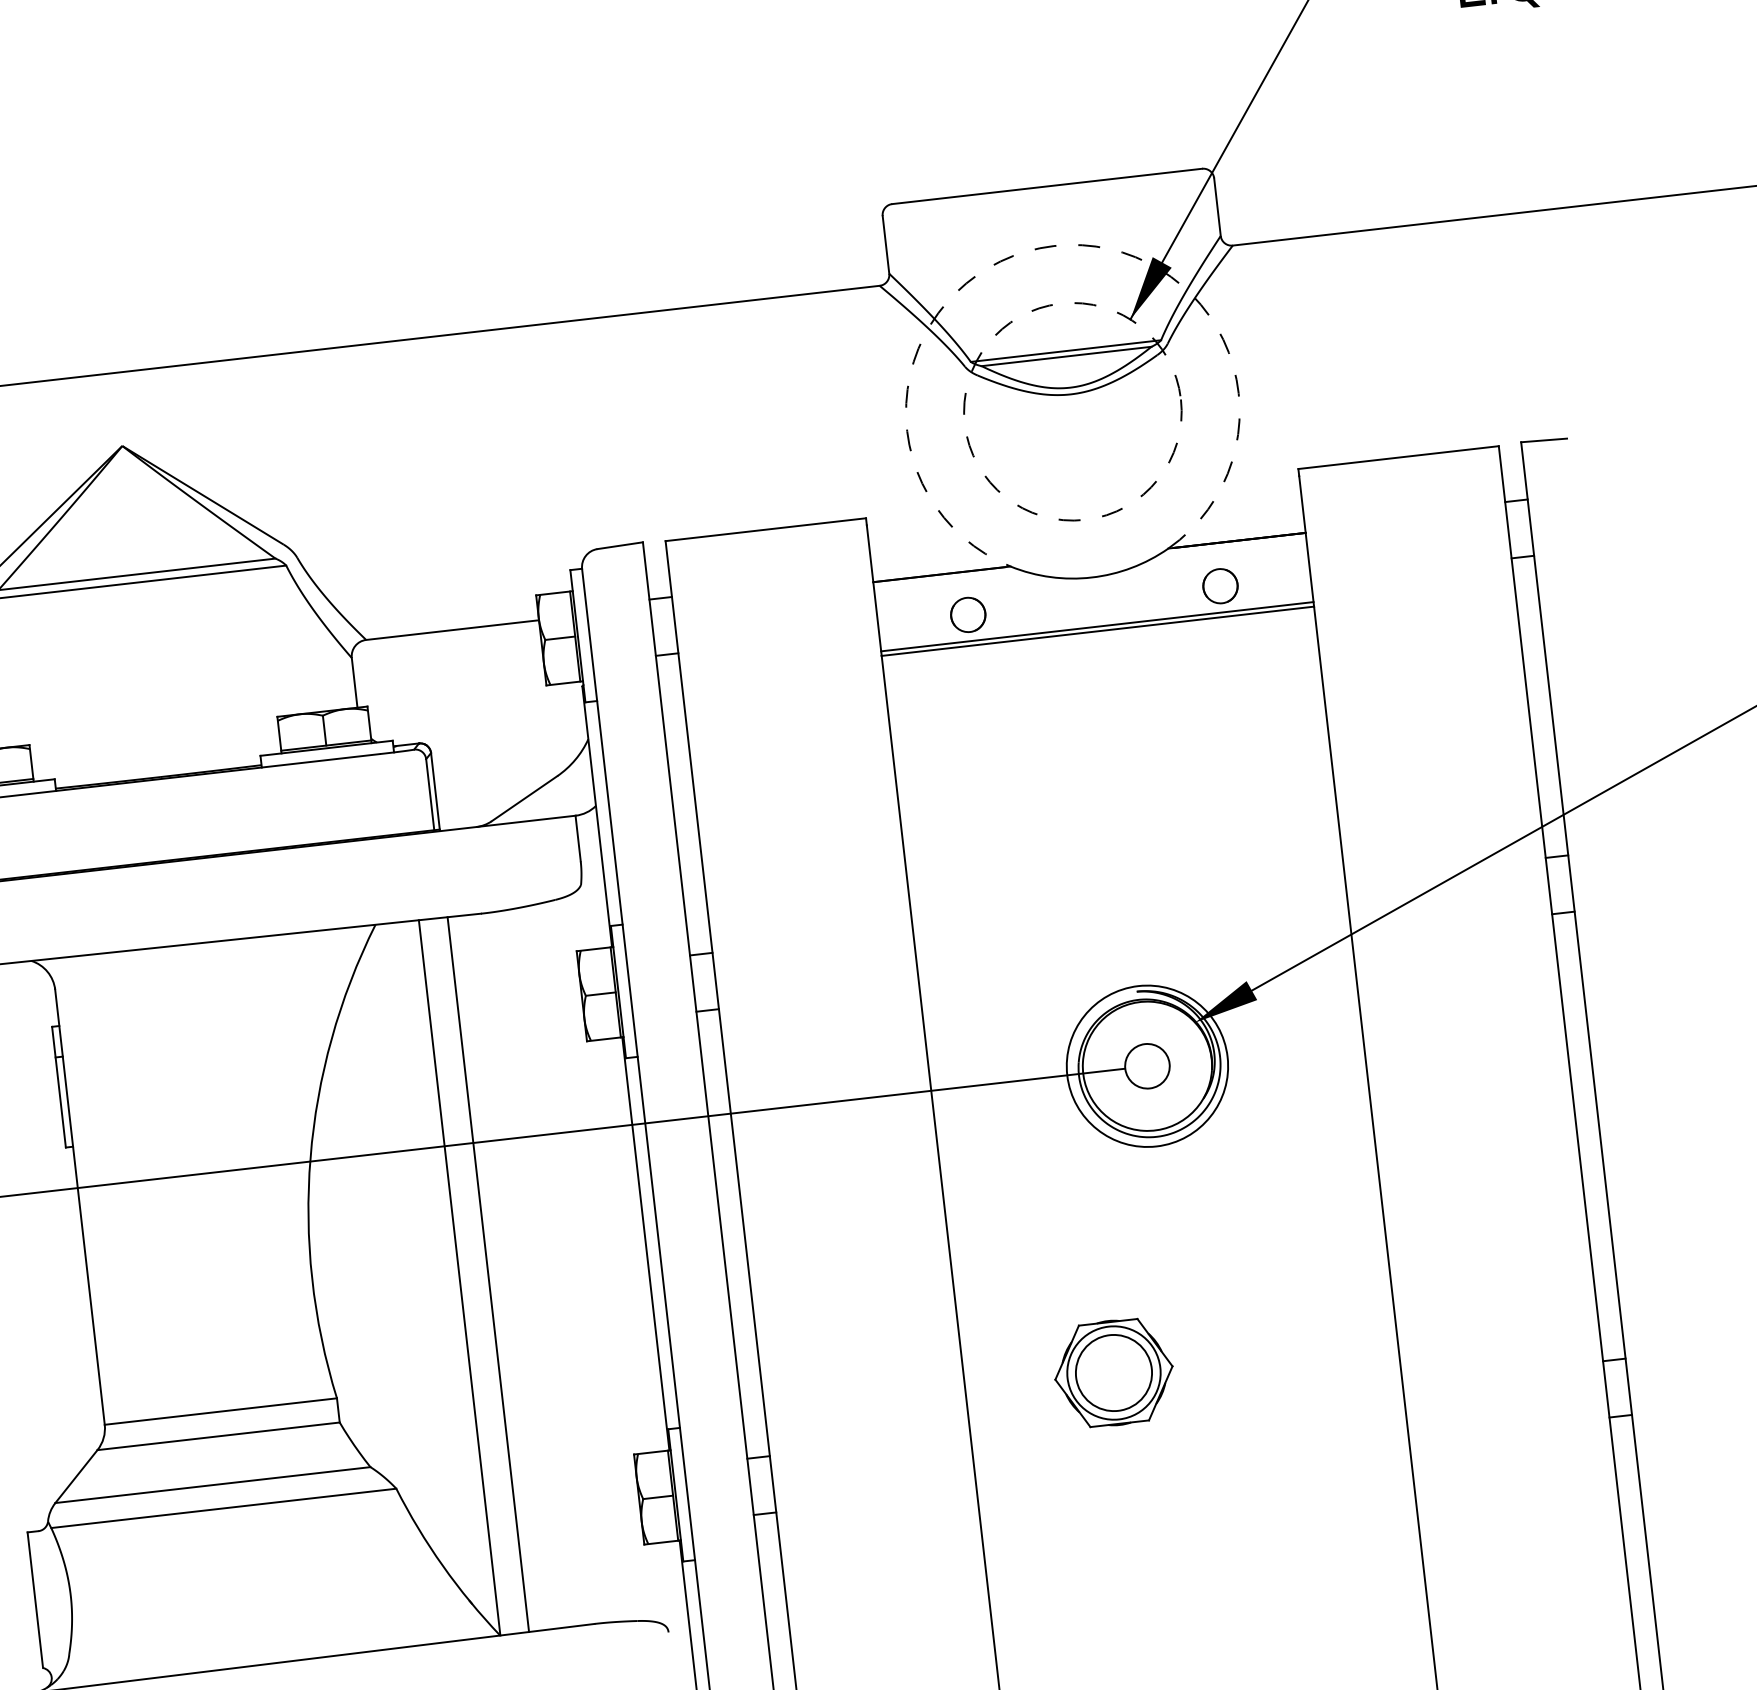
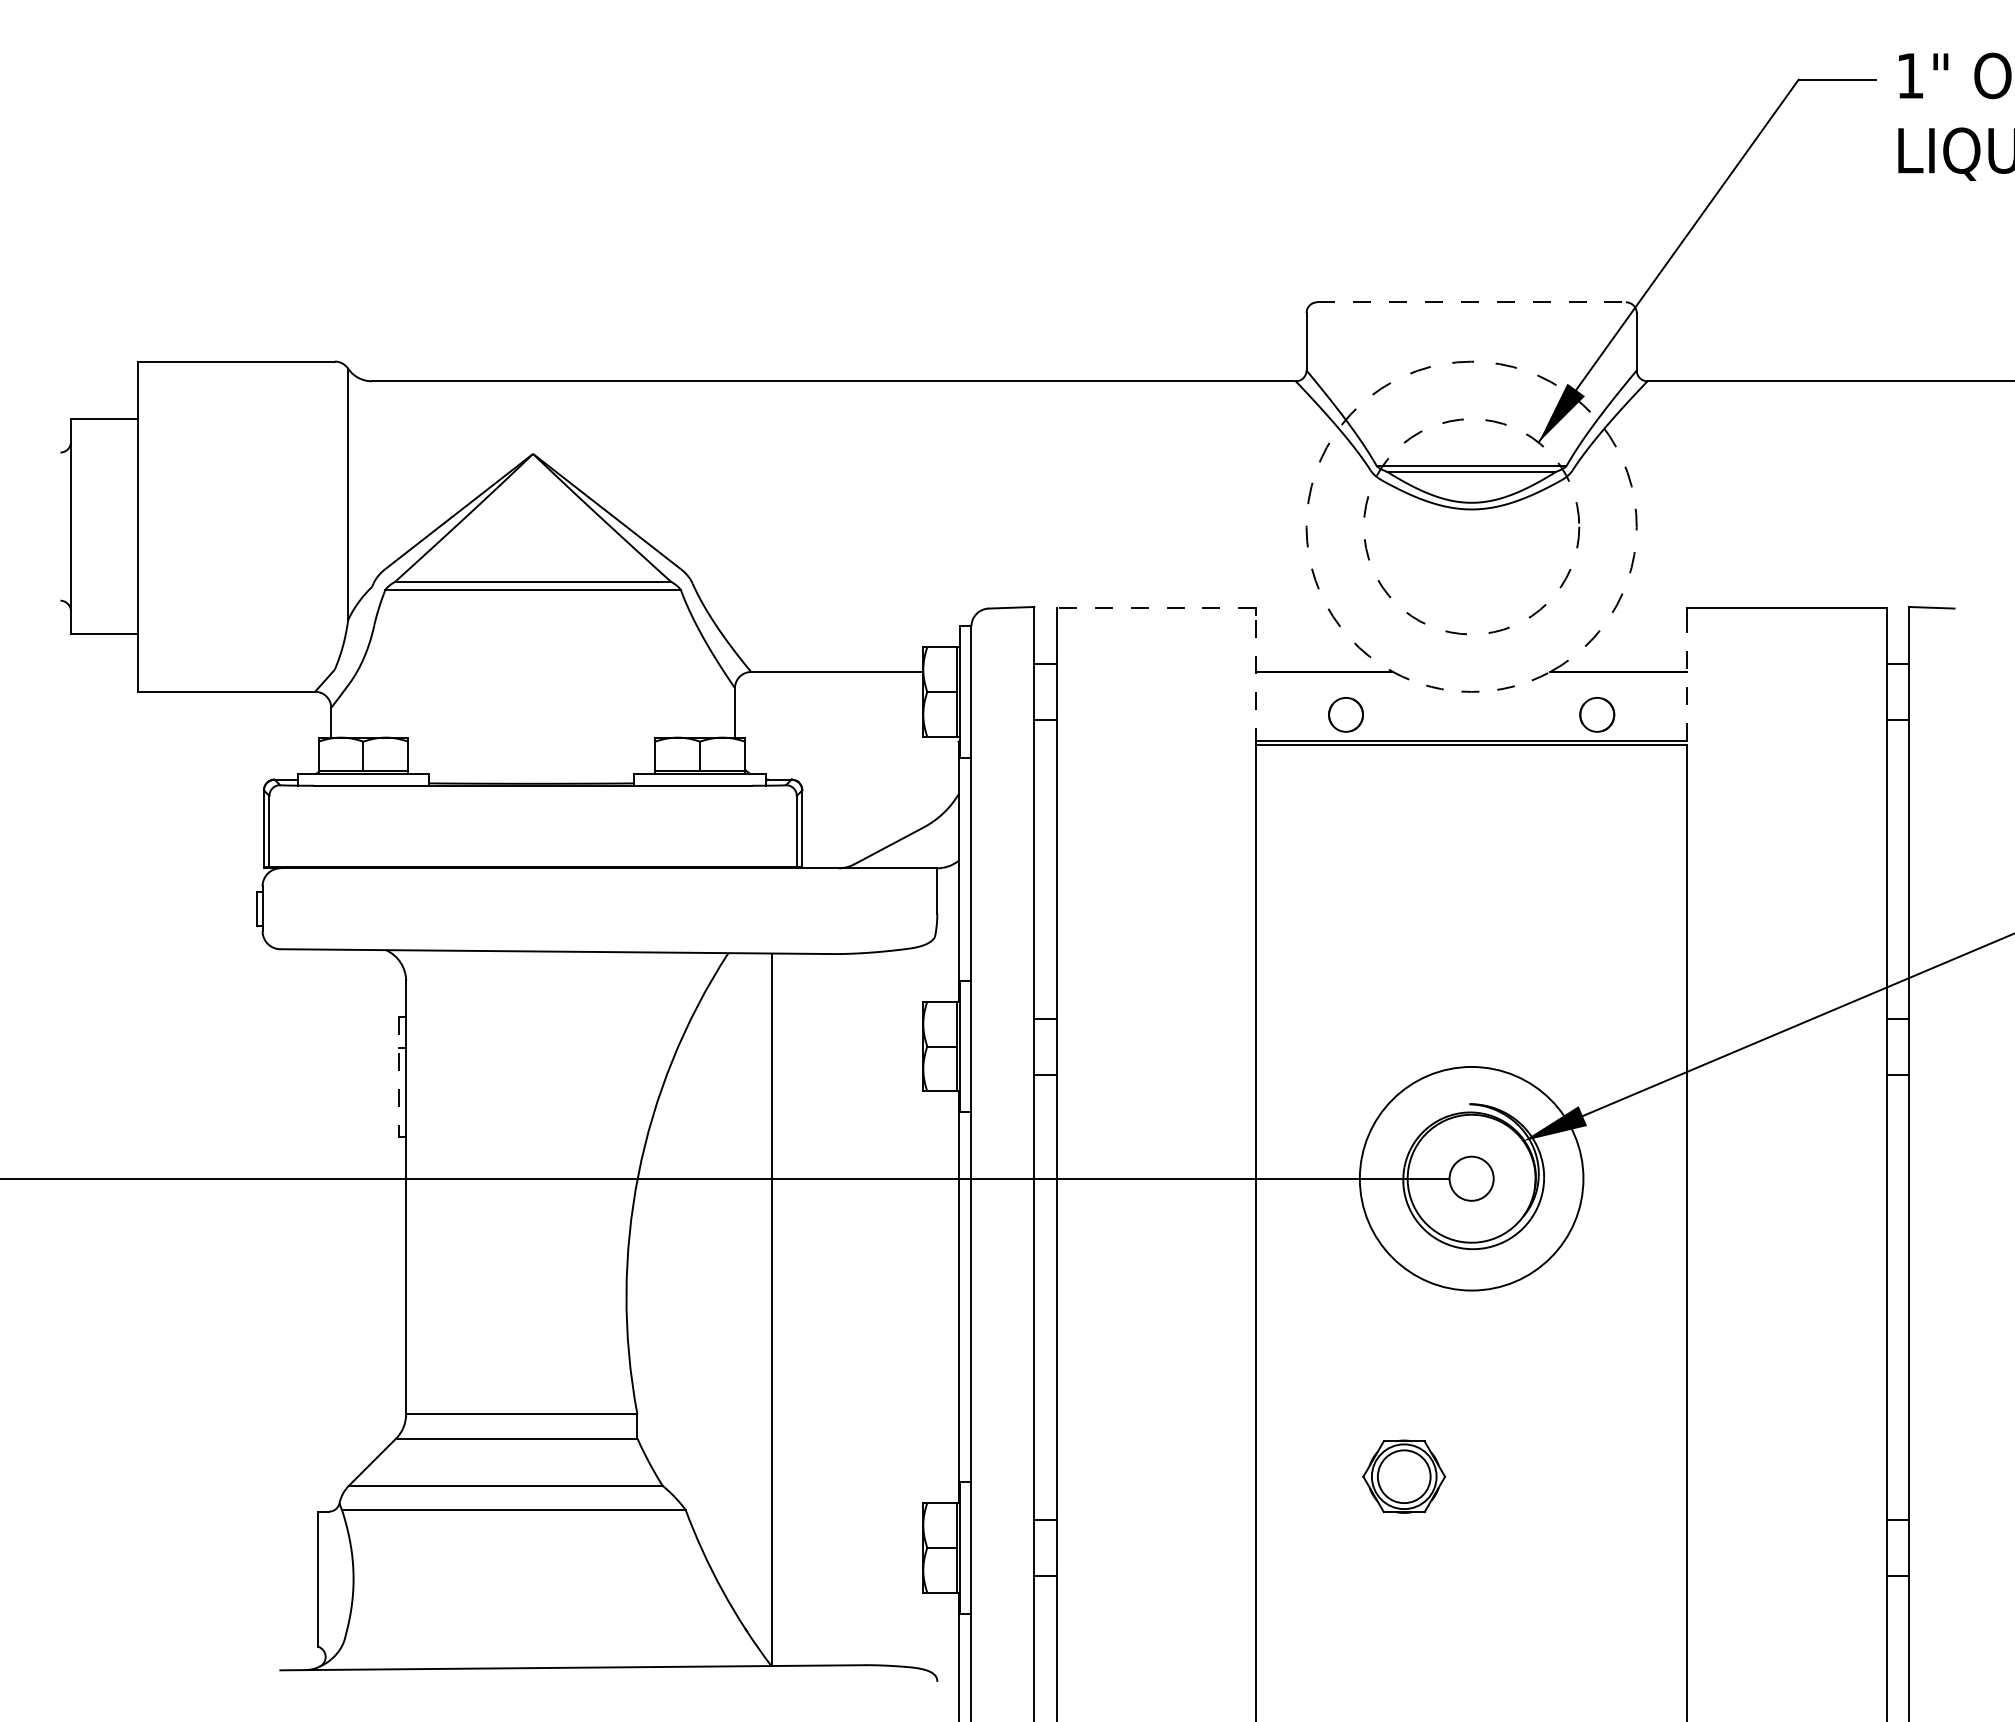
line: (1048, 186) -> (1472, 302), solid -> dashed
line: (765, 529) -> (1156, 608), solid -> dashed
line: (1306, 541) -> (1686, 680), solid -> dashed
arc: (1091, 577) -> (1471, 691), solid -> dashed
line: (874, 589) -> (1256, 679), solid -> dashed
circle: (1147, 1066) -> (1471, 1178), size x1.4
line: (58, 1087) -> (398, 1077), solid -> dashed
line: (488, 1274) -> (800, 1309), removed
part: (1113, 1372) -> (1403, 1476), size x0.7

